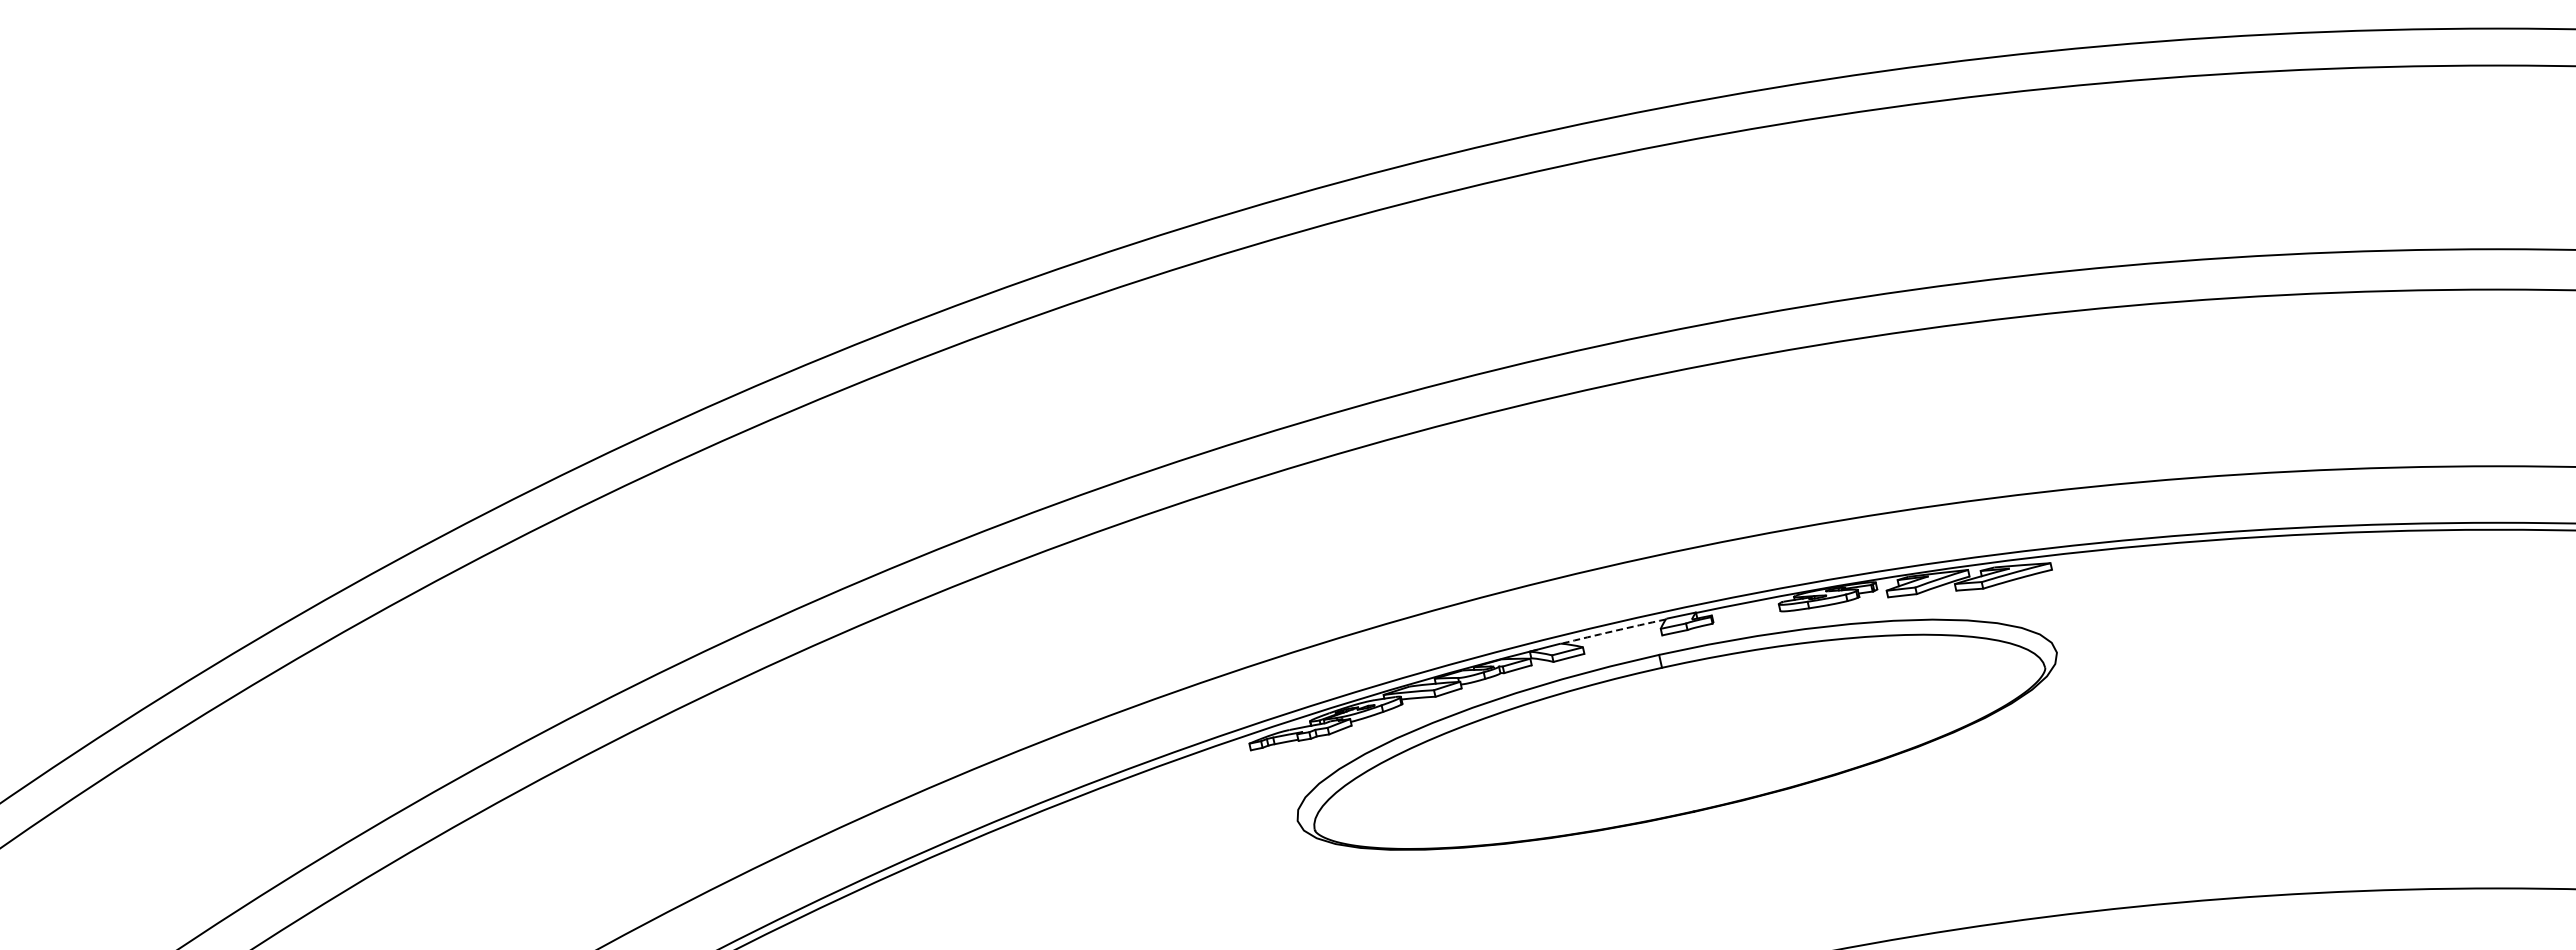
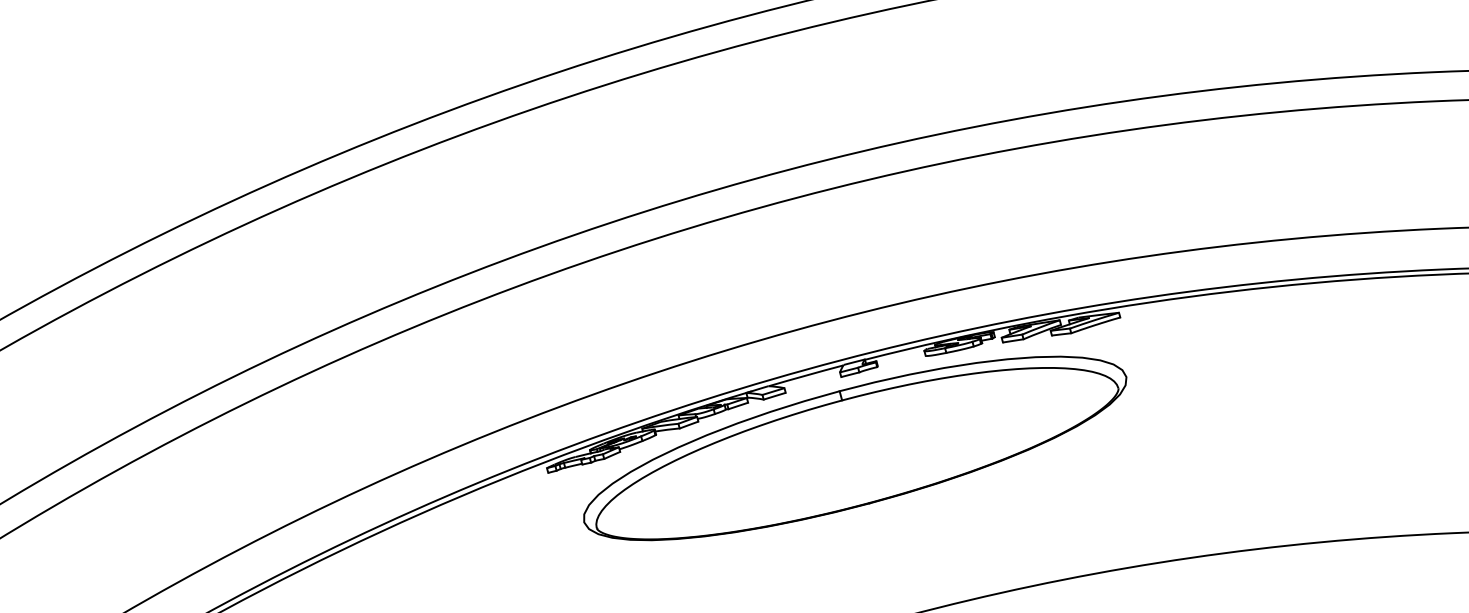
arc: (1613, 631) -> (806, 375), dashed -> solid

